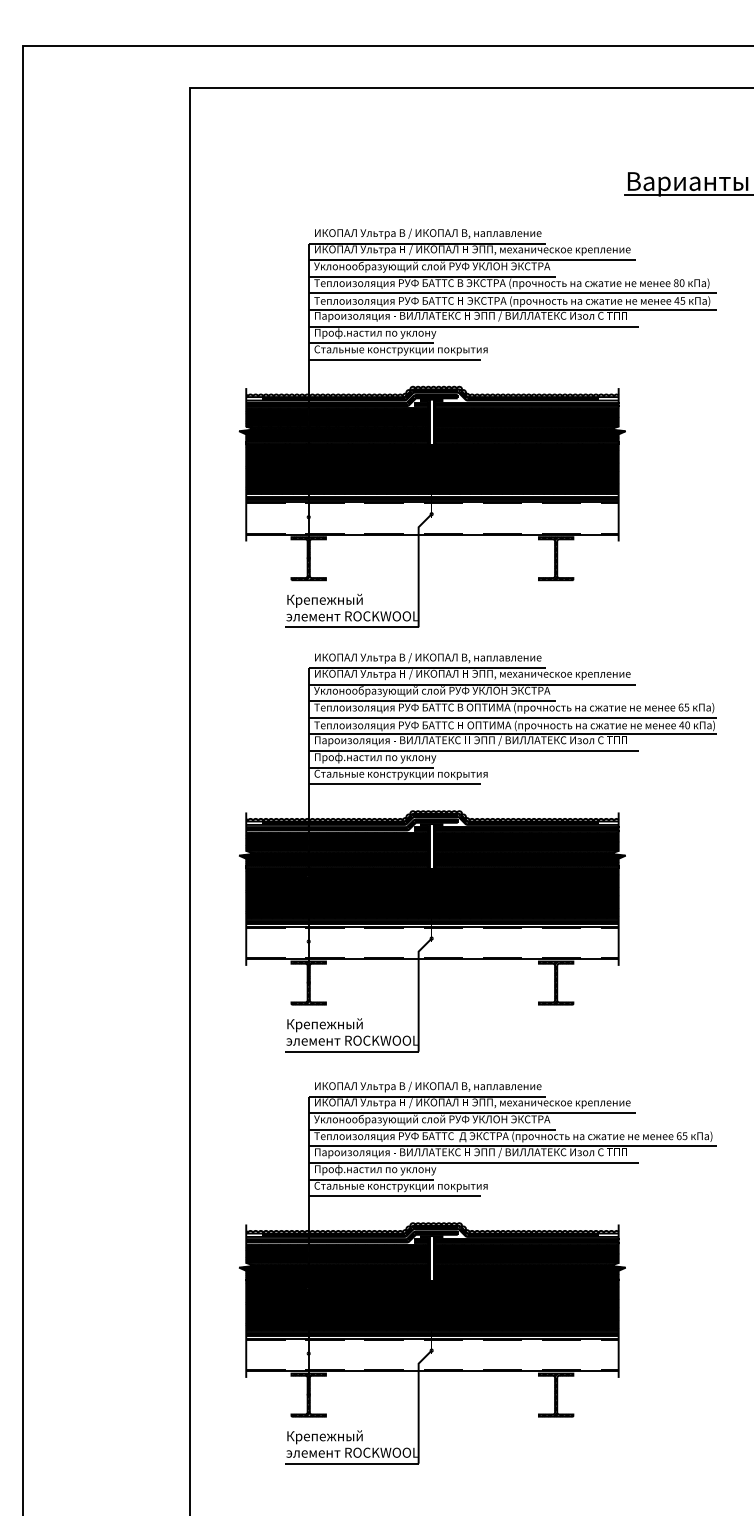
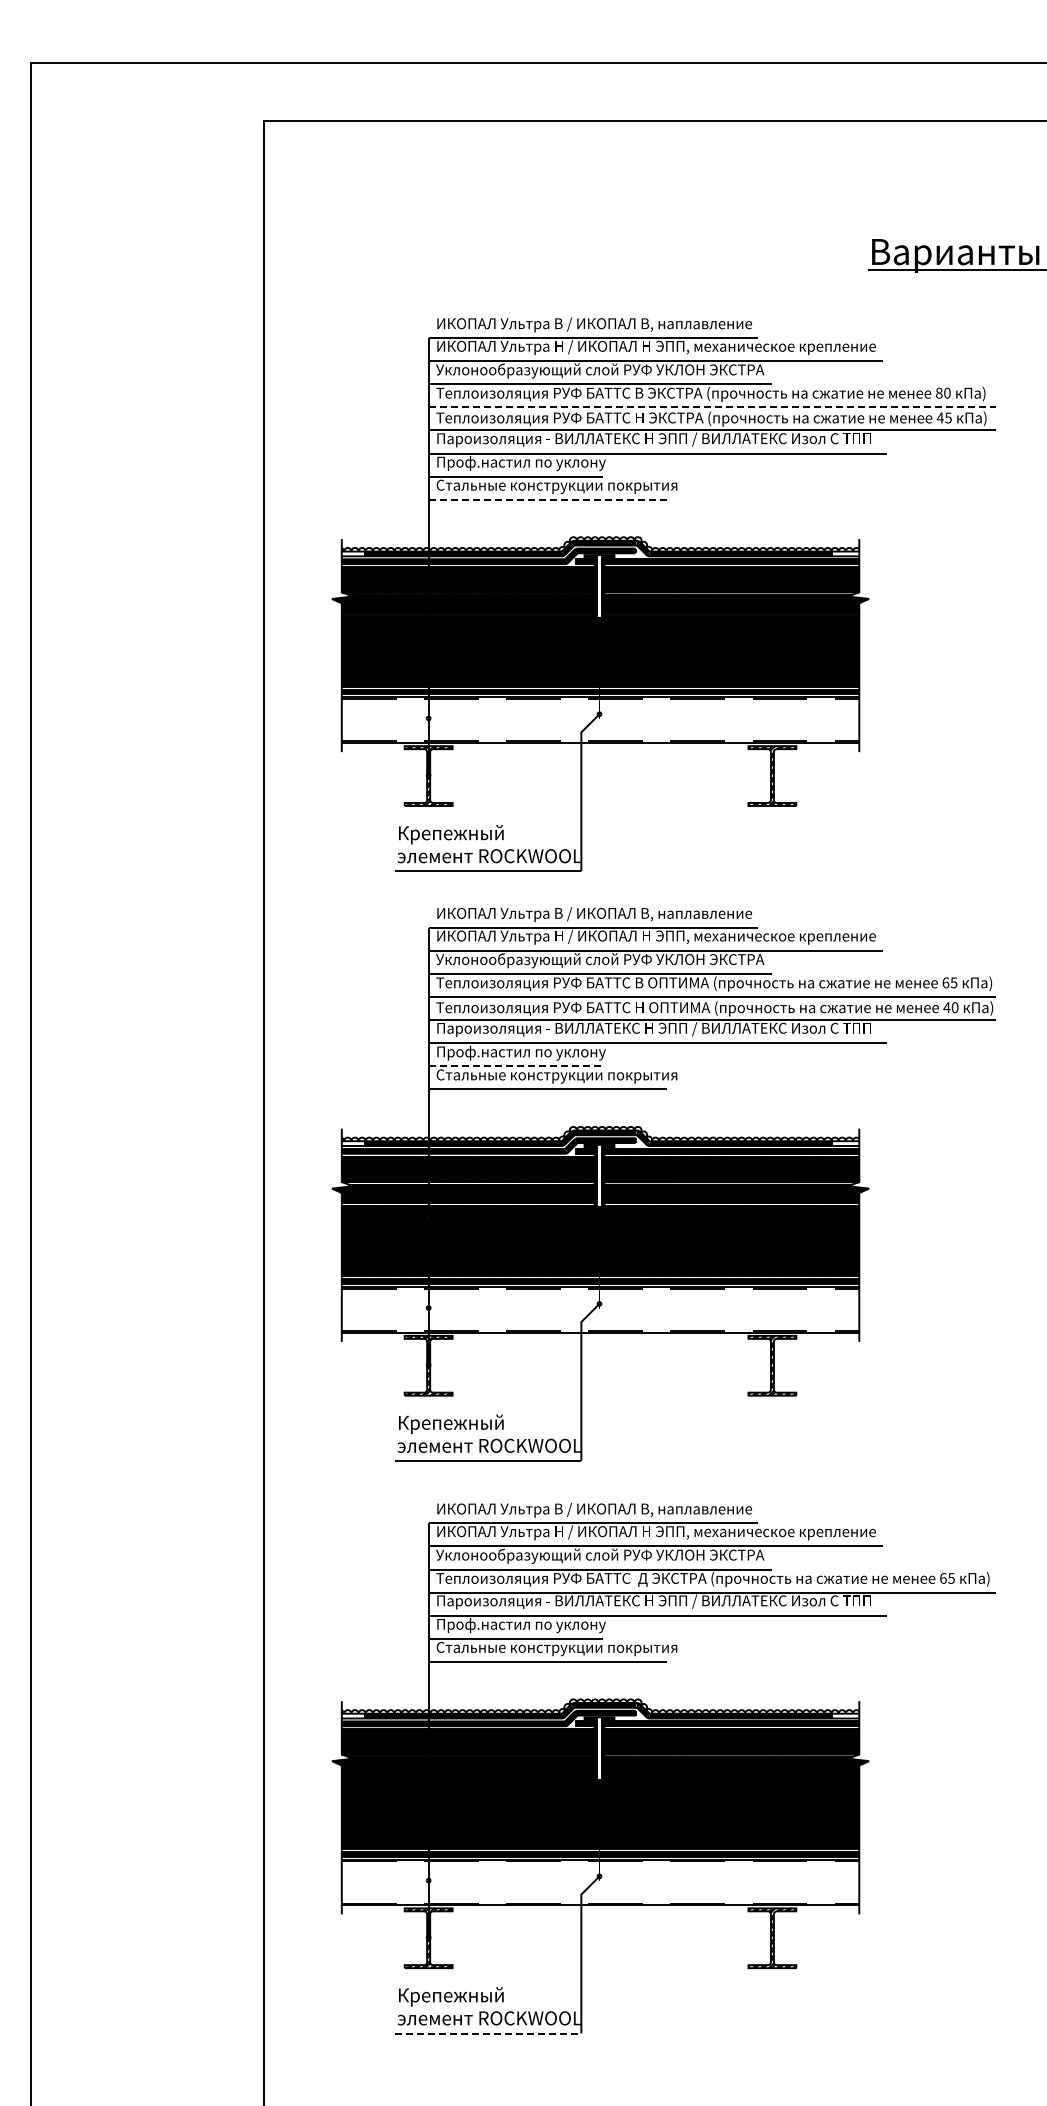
line: (513, 293) -> (712, 407), solid -> dashed
line: (394, 359) -> (548, 499), solid -> dashed
line: (371, 767) -> (516, 1066), solid -> dashed
line: (351, 1463) -> (488, 2033), solid -> dashed

